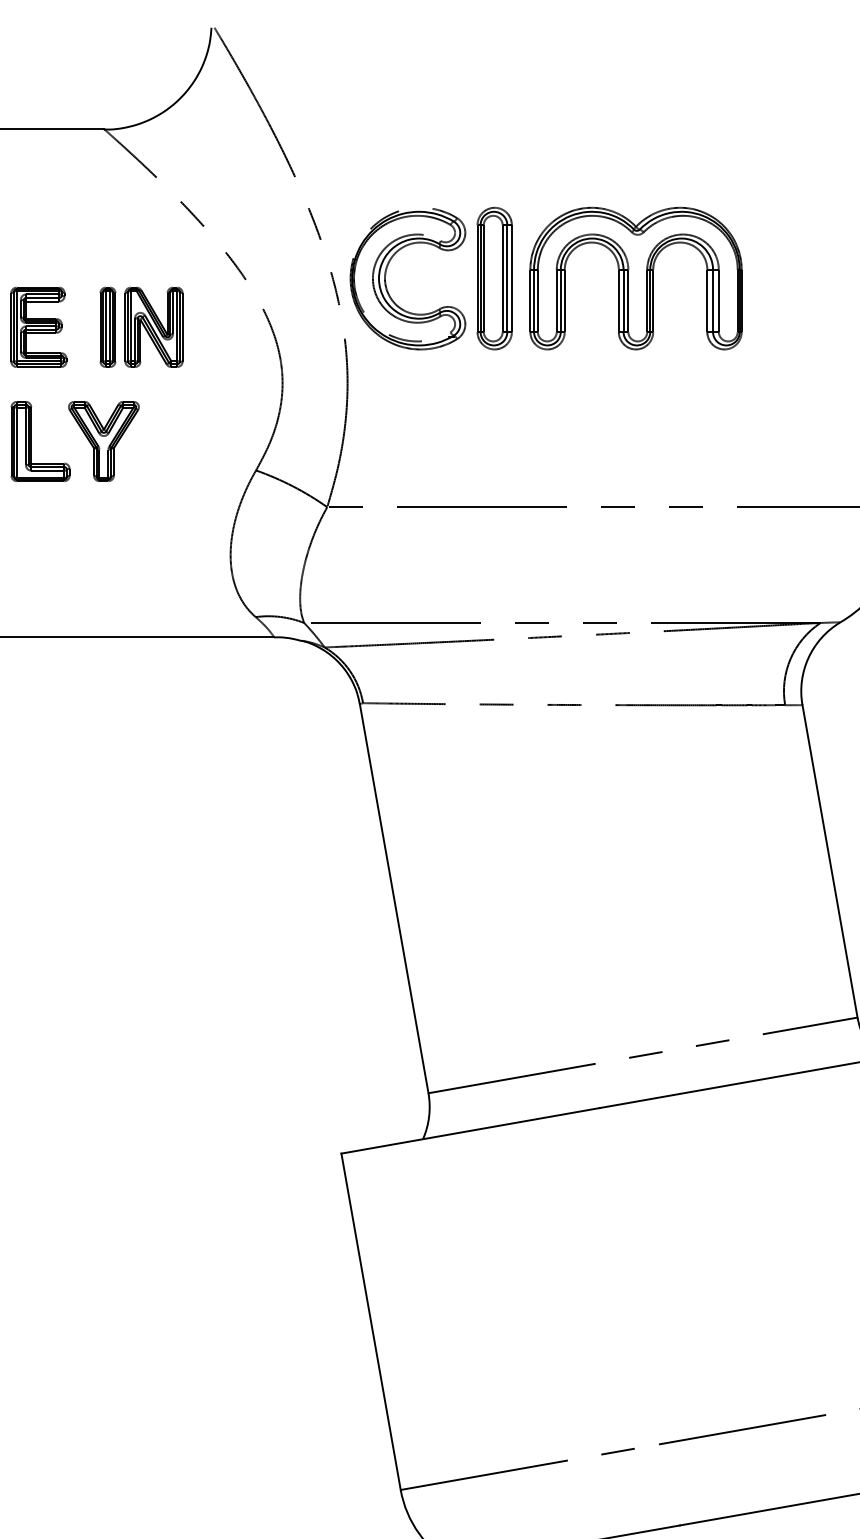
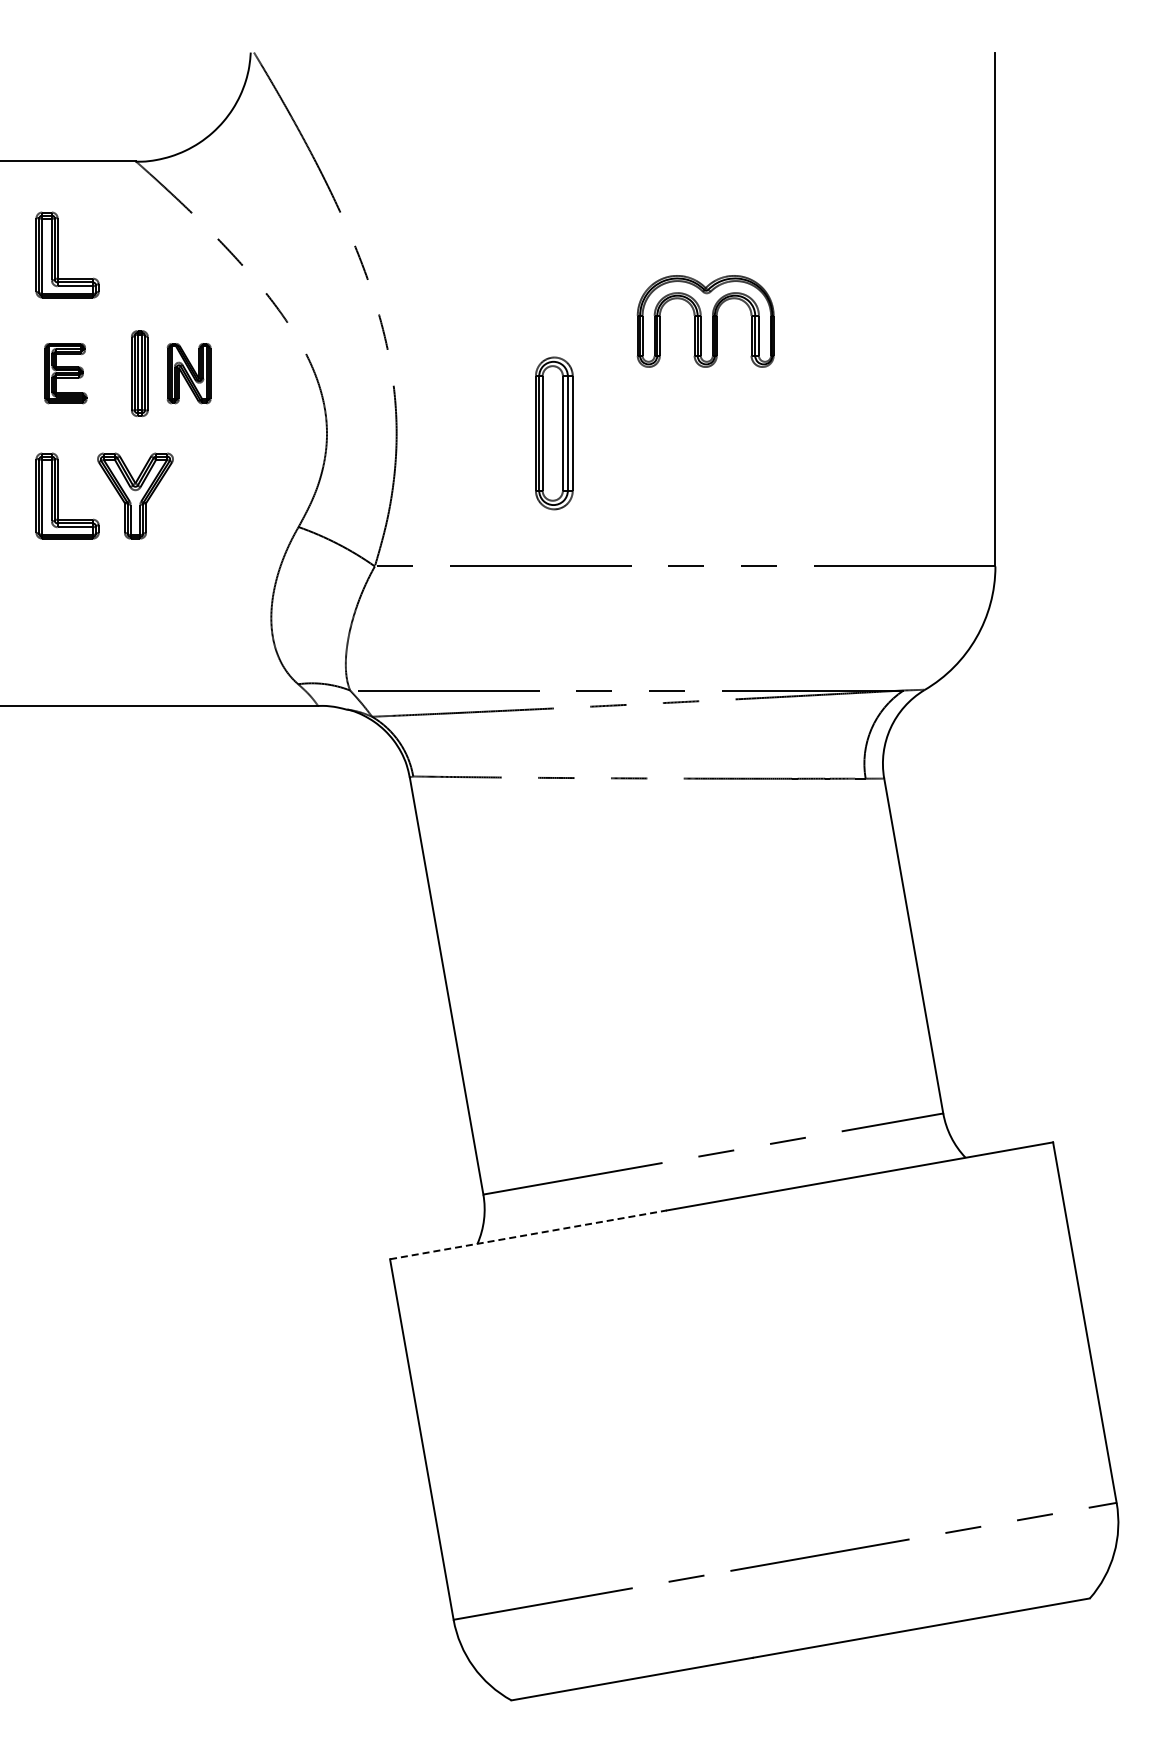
part: (32, 216) -> (58, 254), added
part: (386, 273) -> (438, 315), removed
part: (494, 278) -> (554, 433), moved
part: (635, 278) -> (705, 321), size x0.6
part: (38, 327) -> (65, 373), size x0.7
part: (153, 327) -> (188, 373), size x0.7
line: (470, 1130) -> (528, 1234), solid -> dashed

